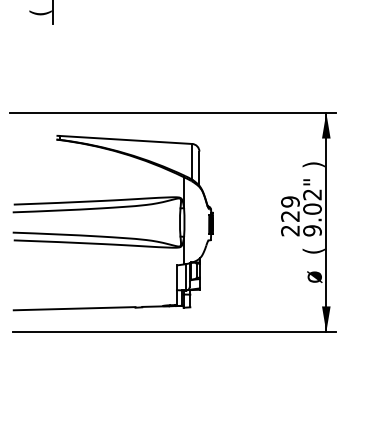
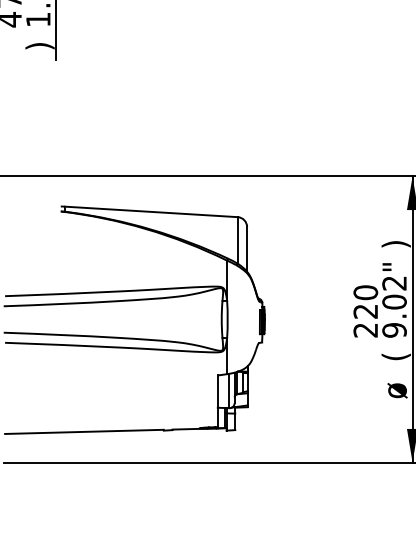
text: (40, 12) -> (39, 45), ( -> )
text: (290, 201) -> (365, 292), 229 -> 220

